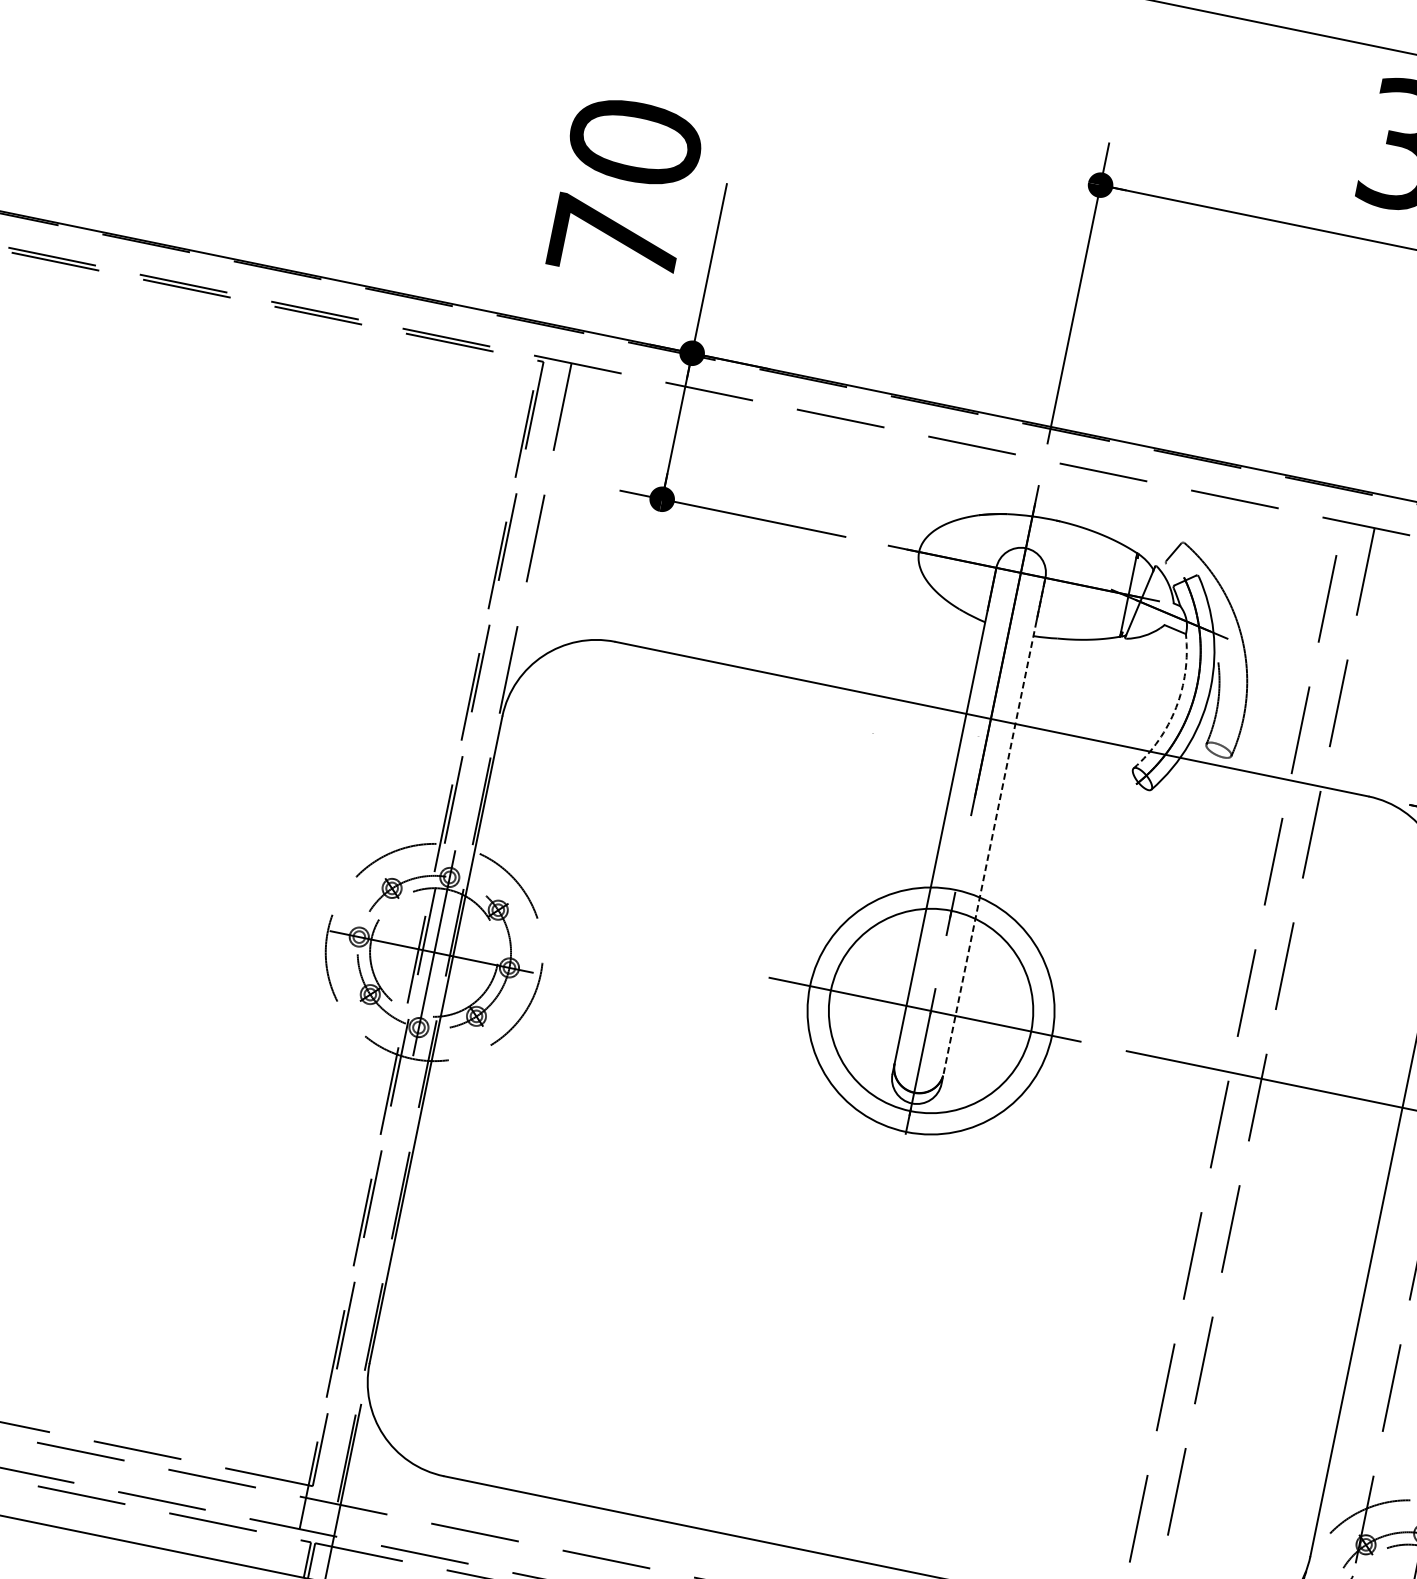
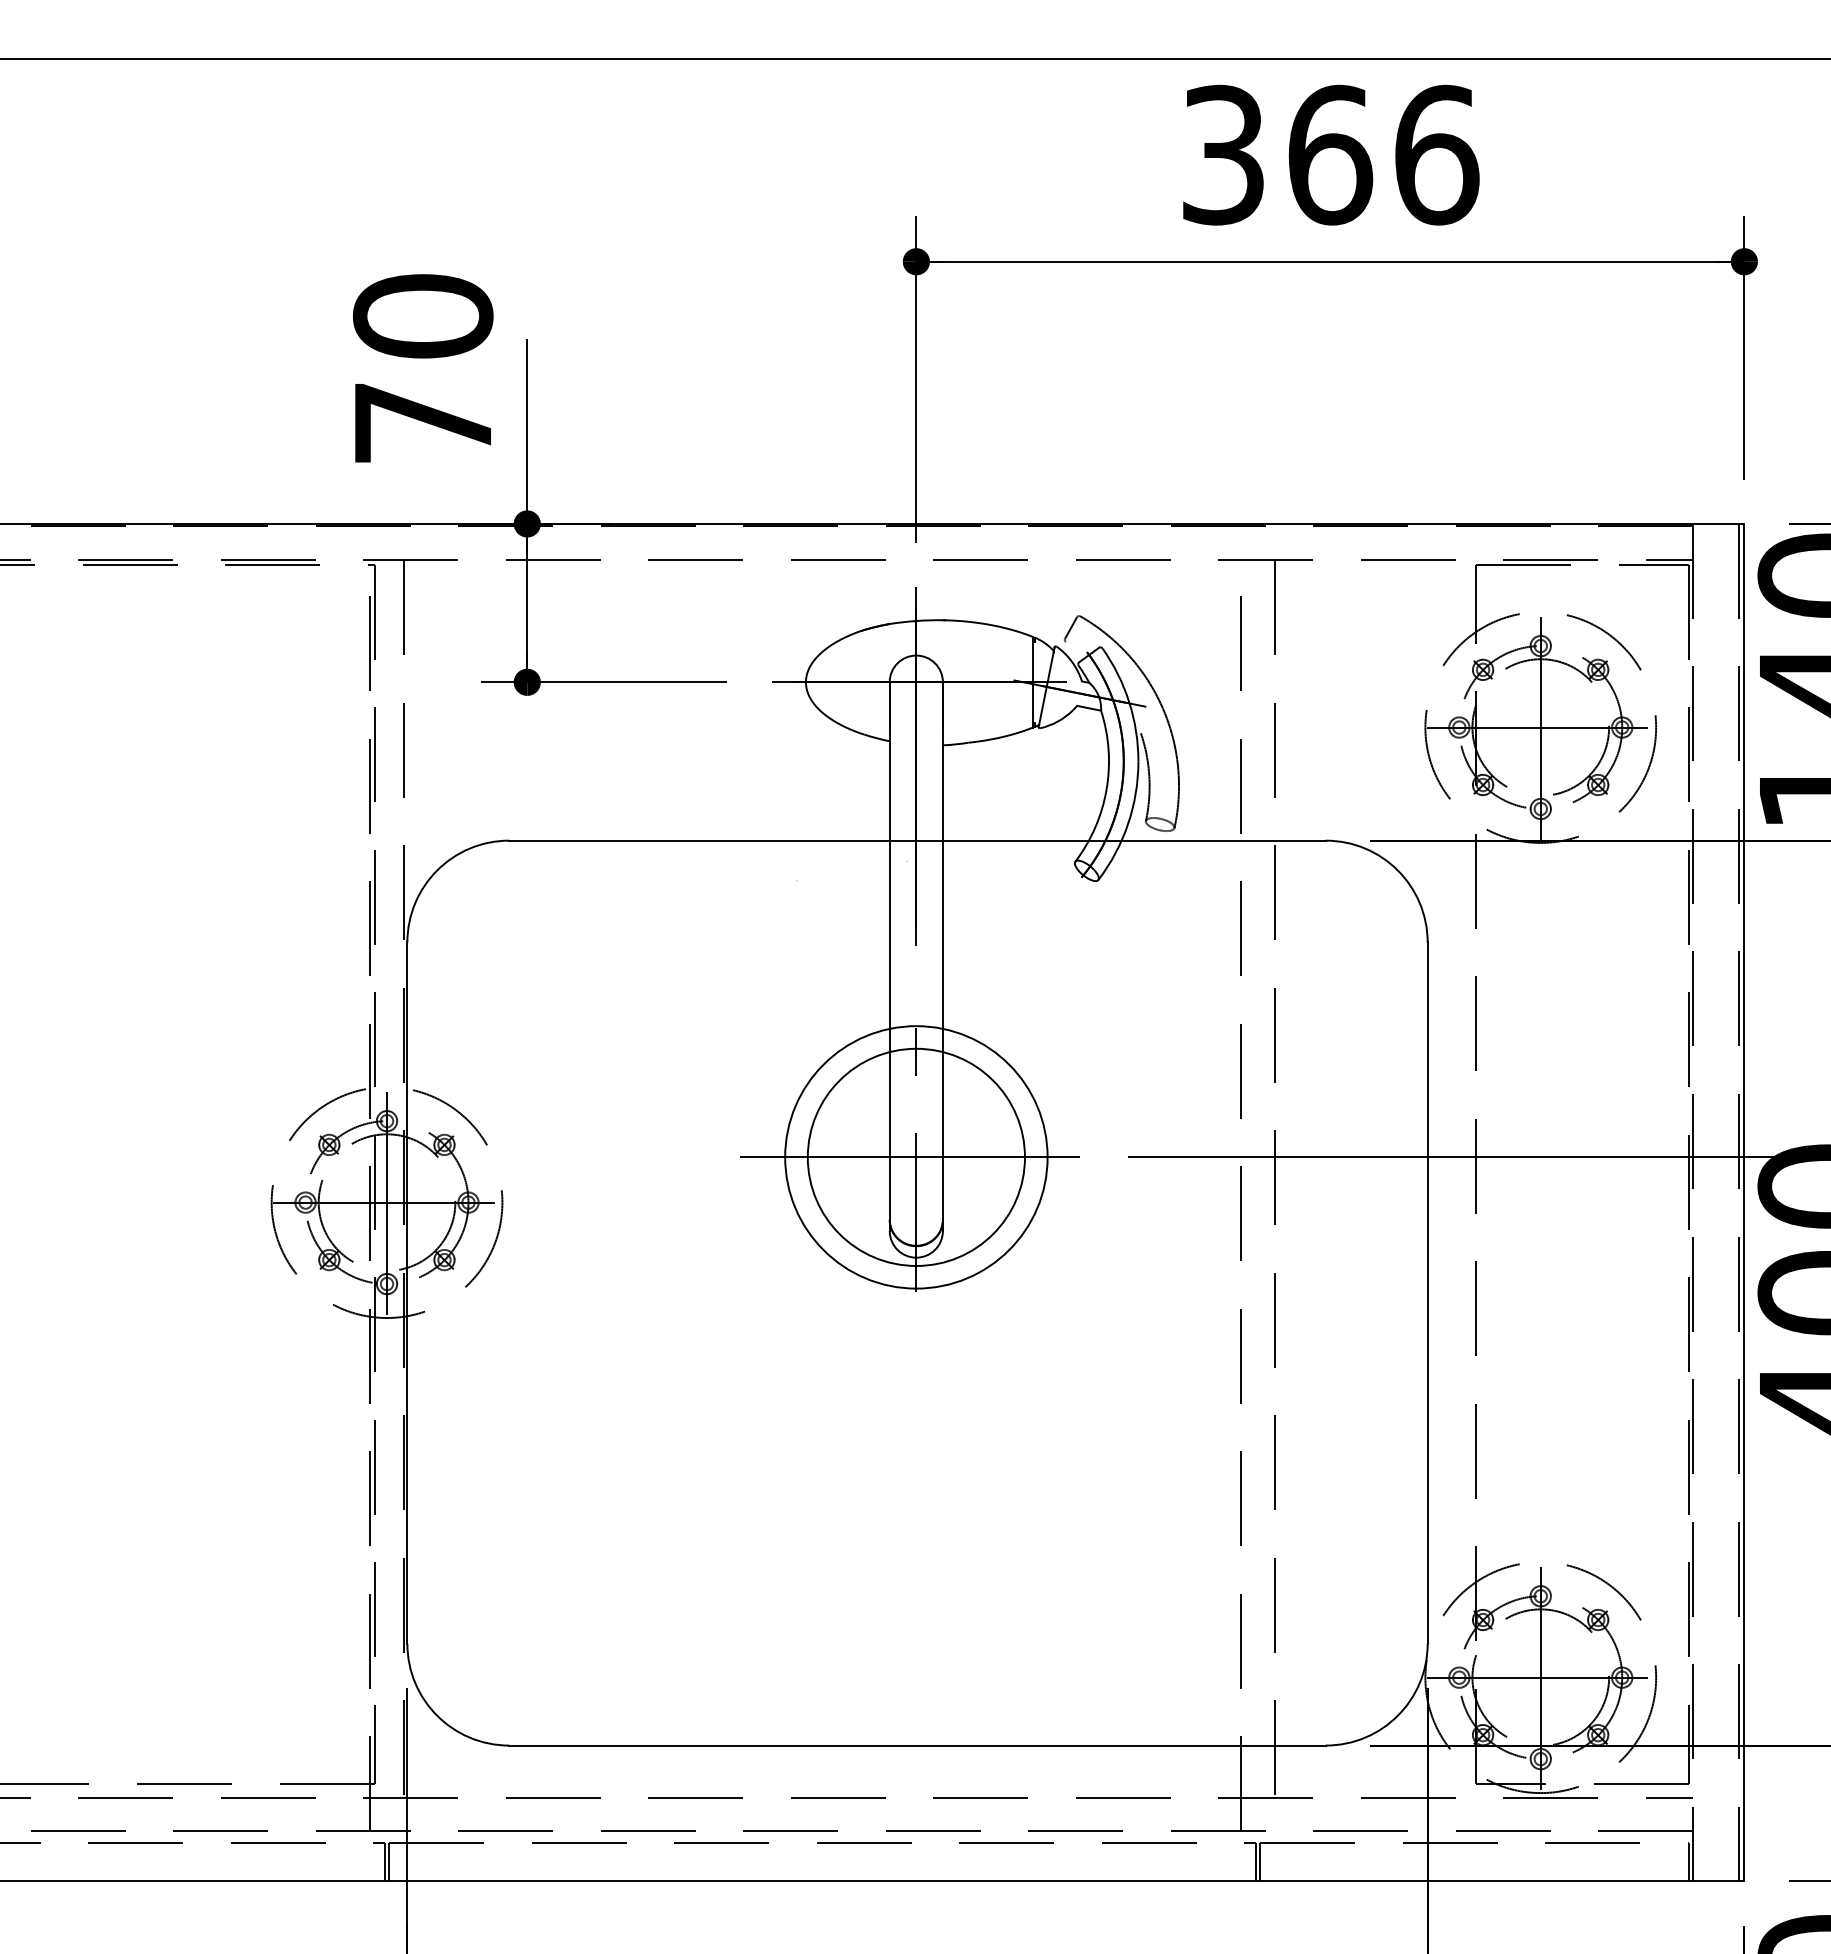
arc: (1175, 707) -> (1106, 789), dashed -> solid
line: (993, 830) -> (942, 956), dashed -> solid

